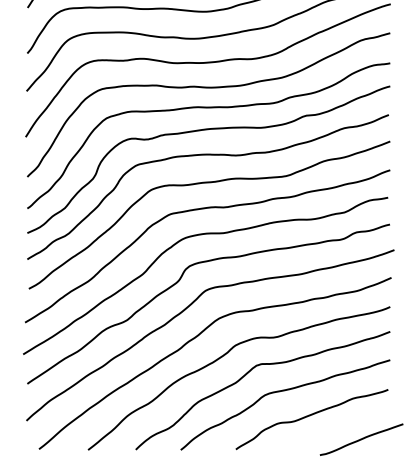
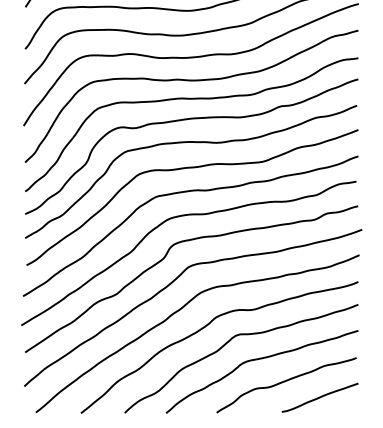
curve: (360, 439) -> (319, 397), moved

